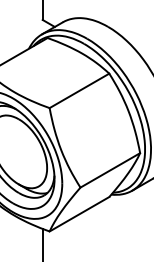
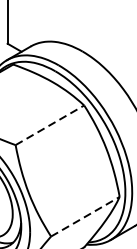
line: (79, 90) -> (49, 124), solid -> dashed
line: (110, 170) -> (85, 216), solid -> dashed

